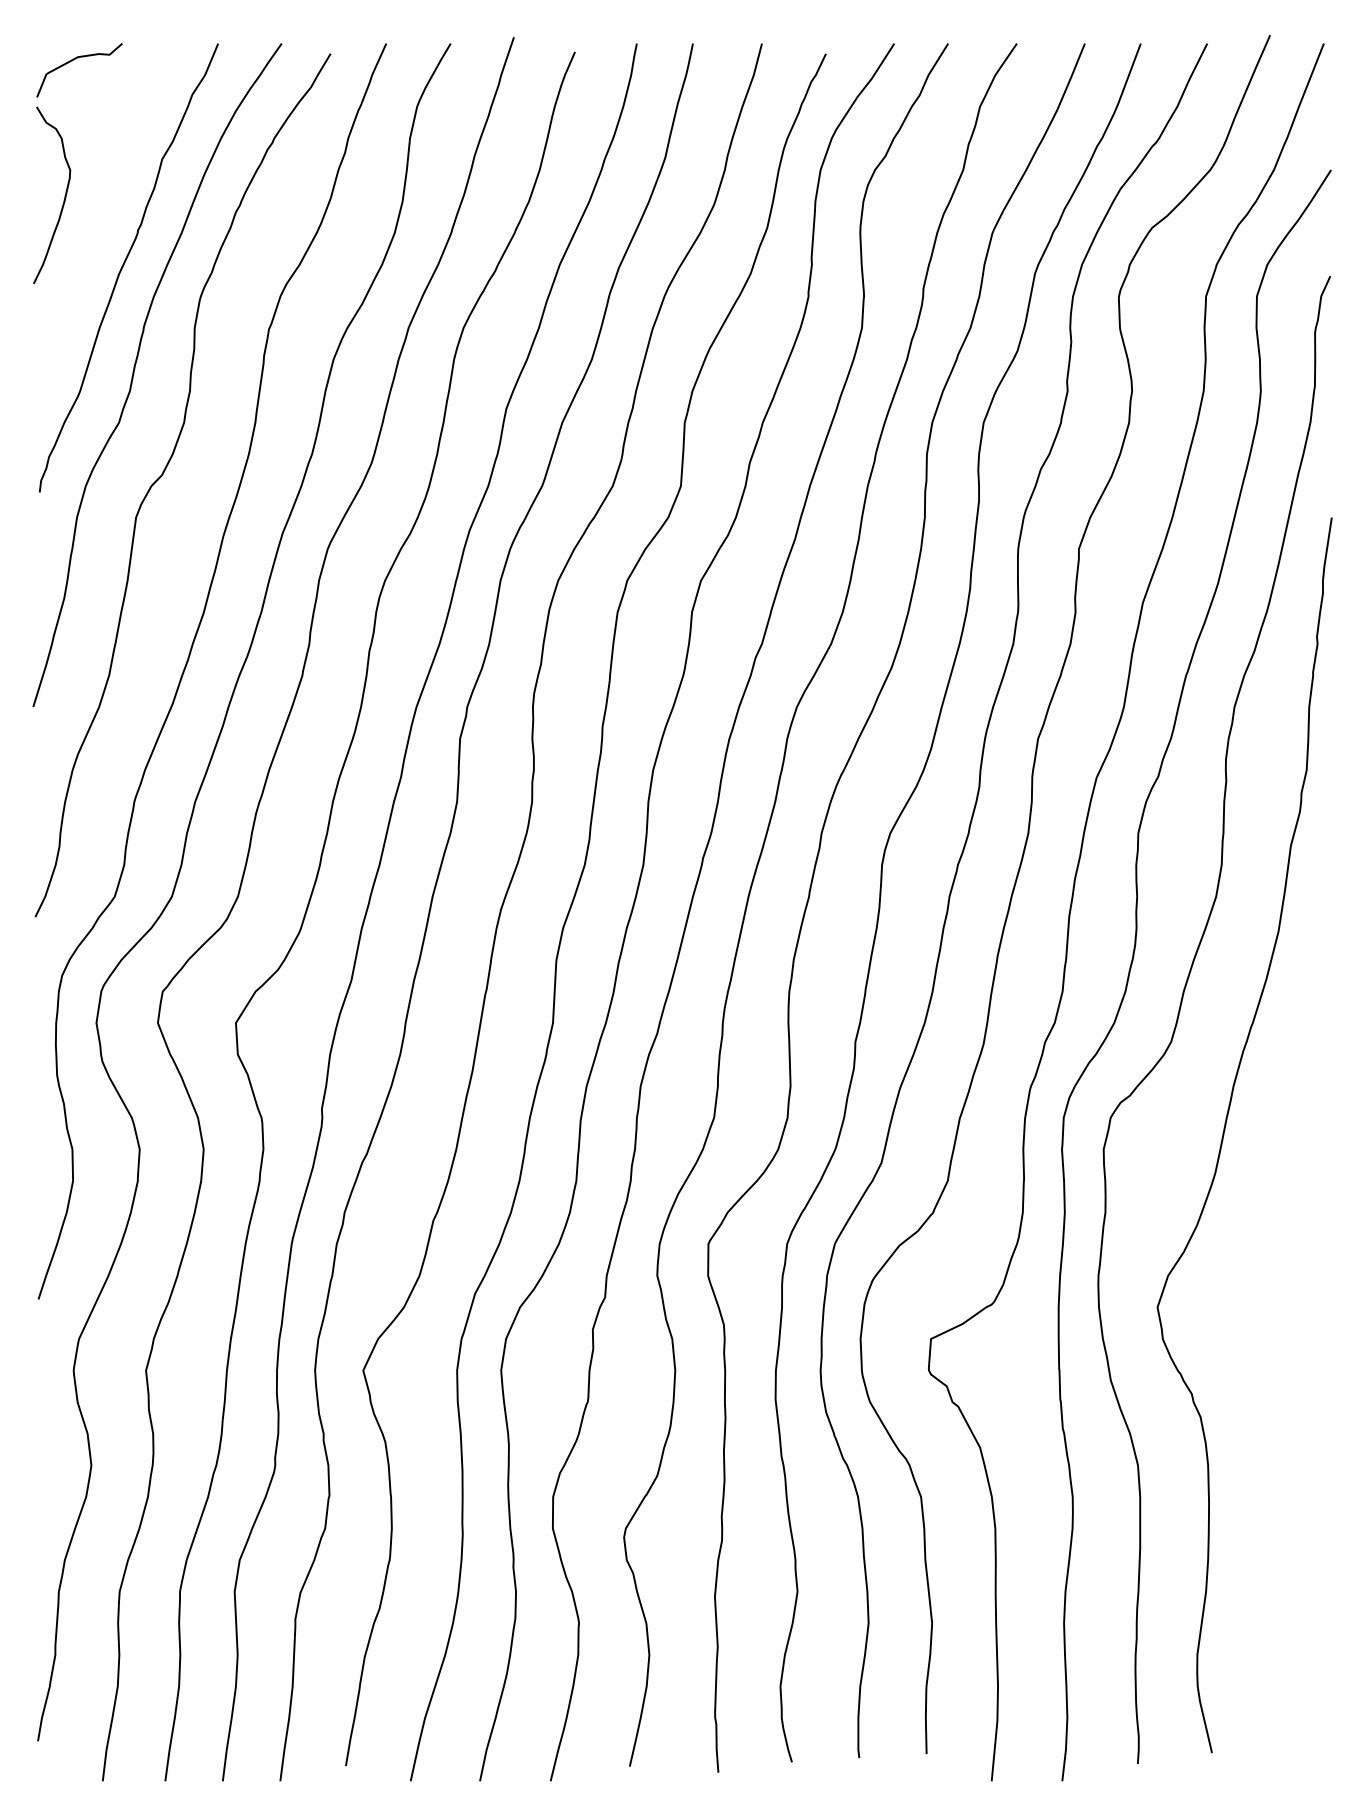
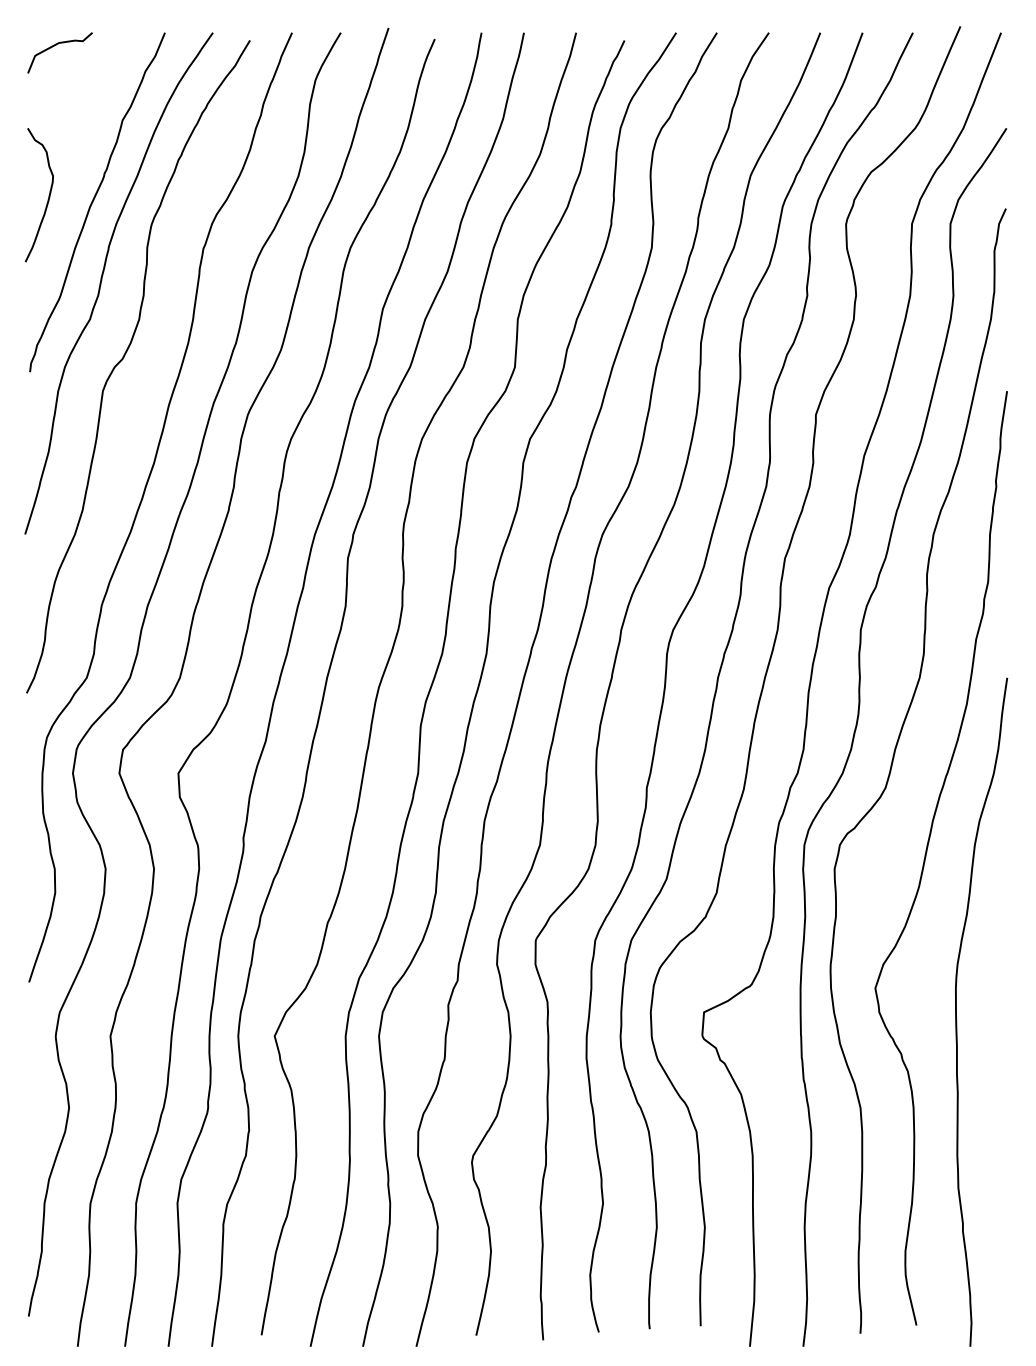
curve: (64, 195) -> (48, 195), moved
curve: (1265, 1338) -> (956, 1011), added

